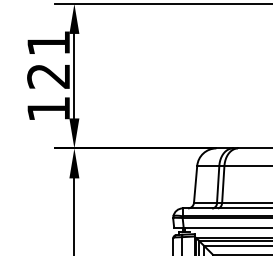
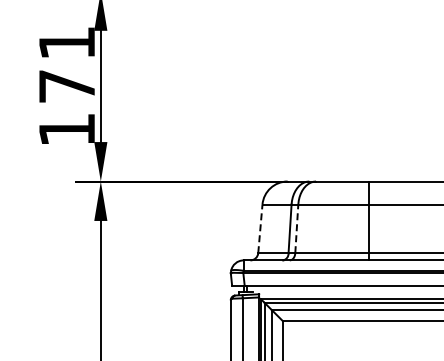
text: (48, 76) -> (66, 86), 121 -> 171
line: (195, 184) -> (260, 228), solid -> dashed
line: (223, 184) -> (296, 228), solid -> dashed

